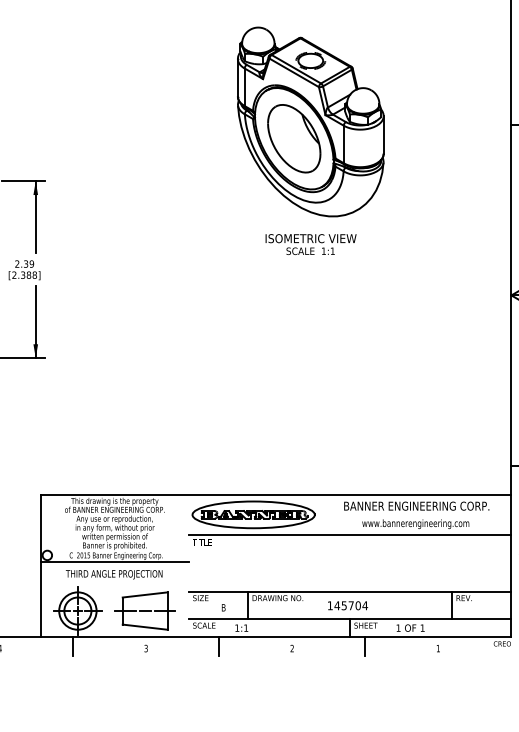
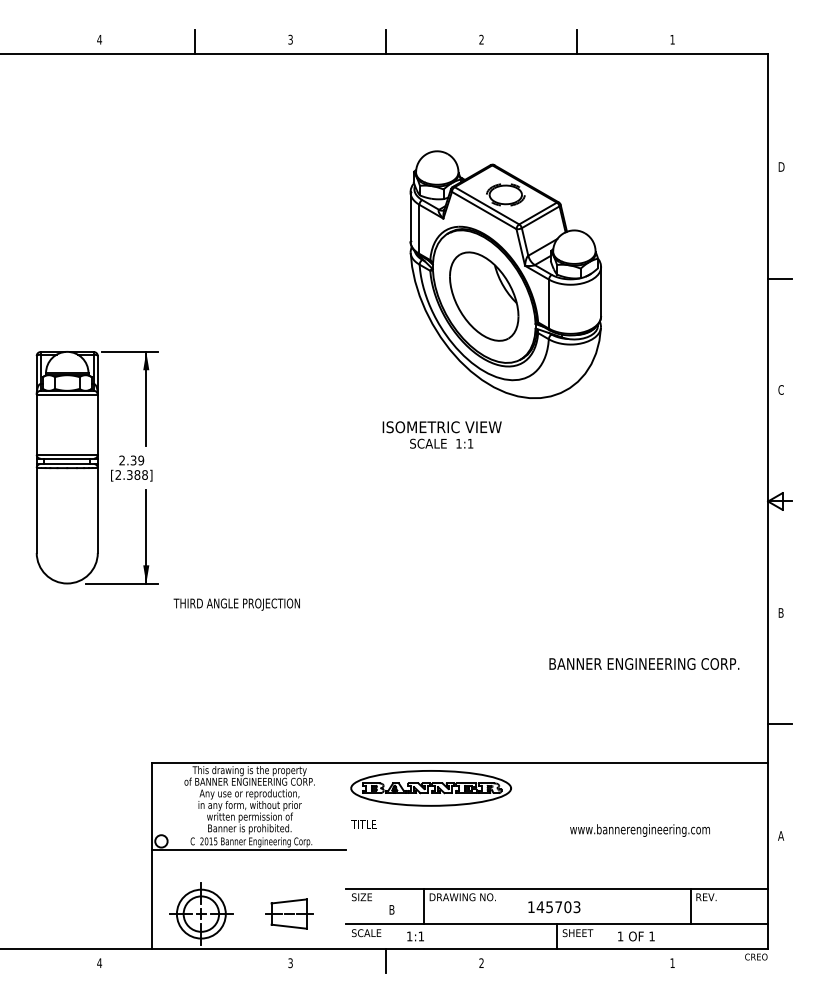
text: (310, 244) -> (441, 434), moved
text: (416, 505) -> (644, 663), moved
text: (415, 524) -> (639, 830), moved
line: (350, 534) -> (557, 814), removed
text: (113, 574) -> (236, 604), moved
text: (364, 605) -> (576, 907), 145704 -> 145703
part: (144, 610) -> (288, 913), size x0.6
line: (73, 646) -> (195, 960), removed
line: (365, 646) -> (577, 960), removed

